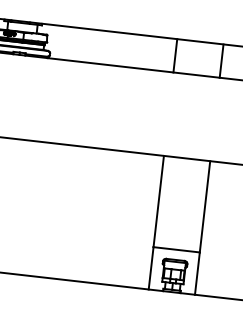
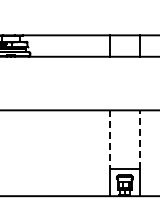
line: (157, 202) -> (109, 140), solid -> dashed
line: (204, 206) -> (139, 139), solid -> dashed

